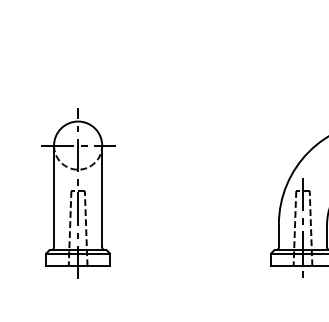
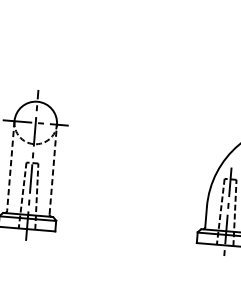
line: (54, 196) -> (11, 166), solid -> dashed
line: (102, 196) -> (53, 169), solid -> dashed

